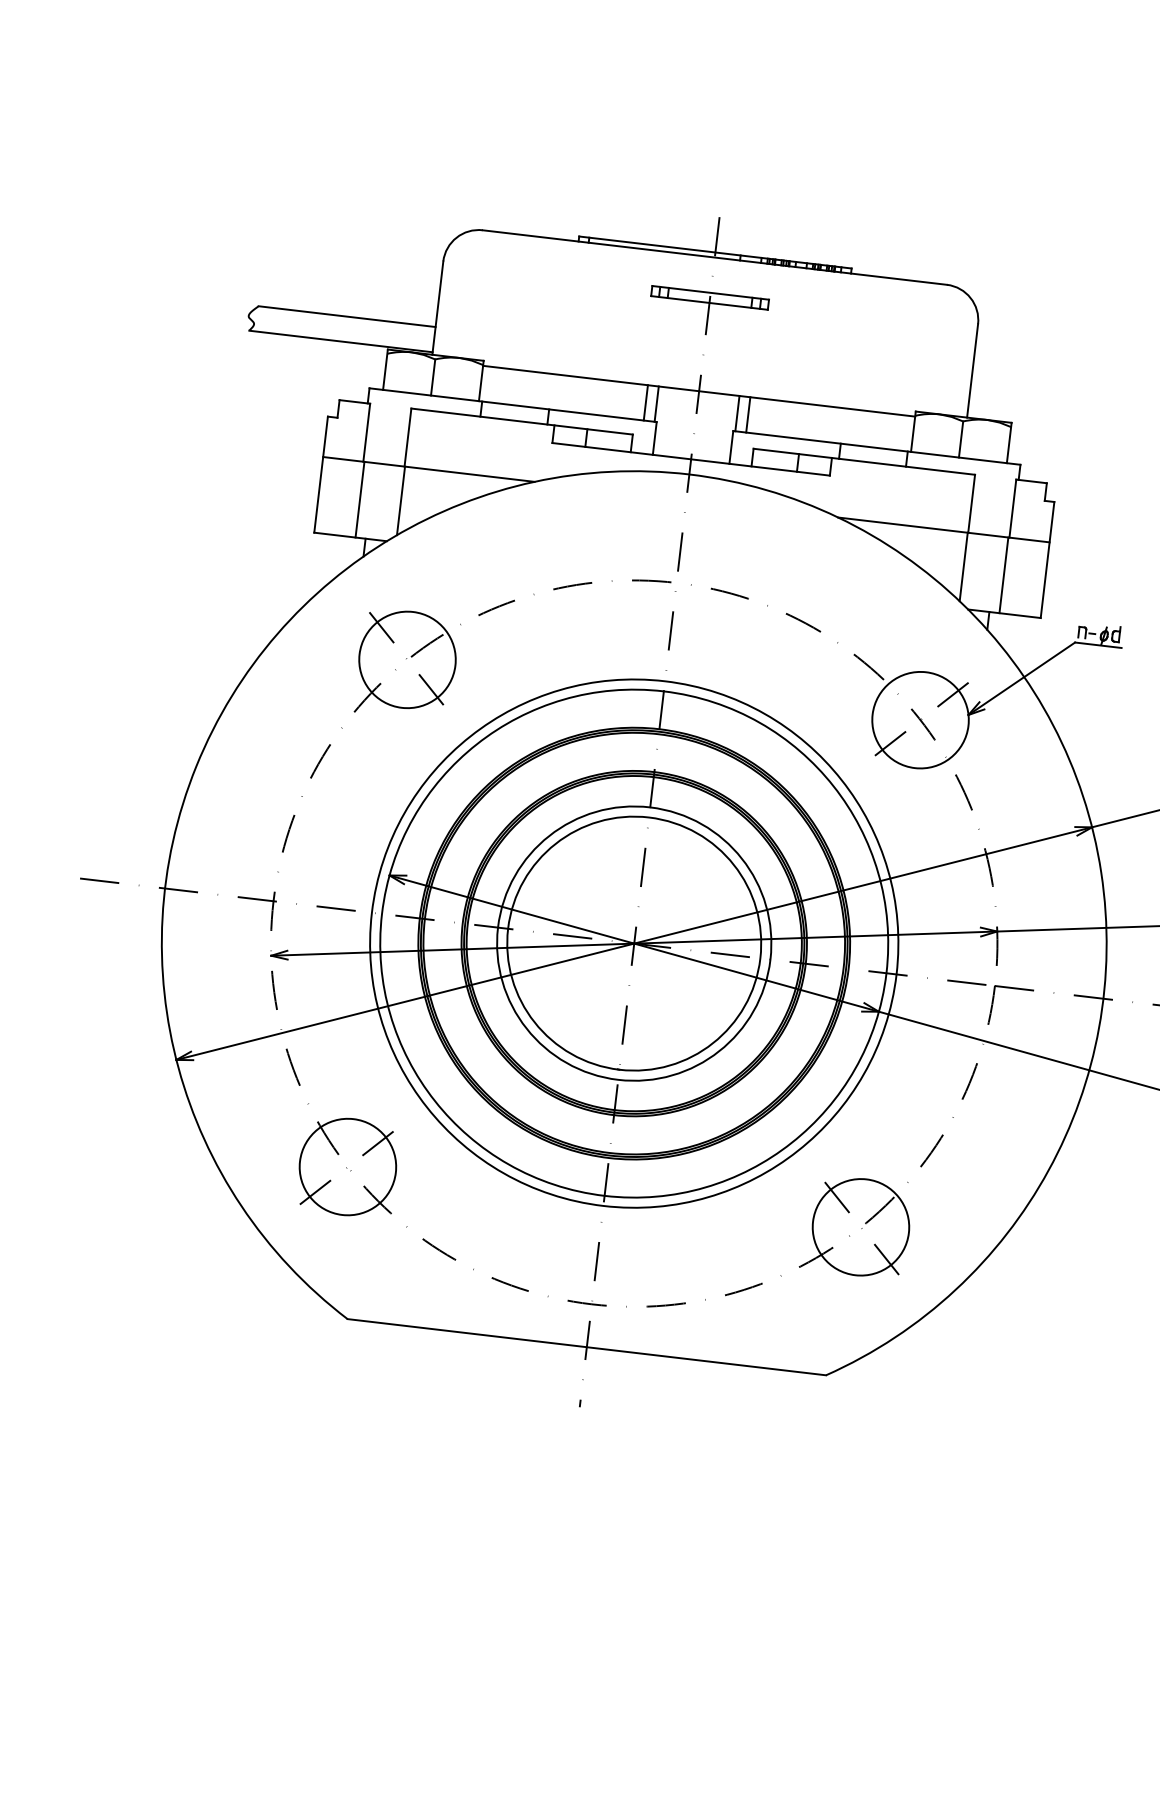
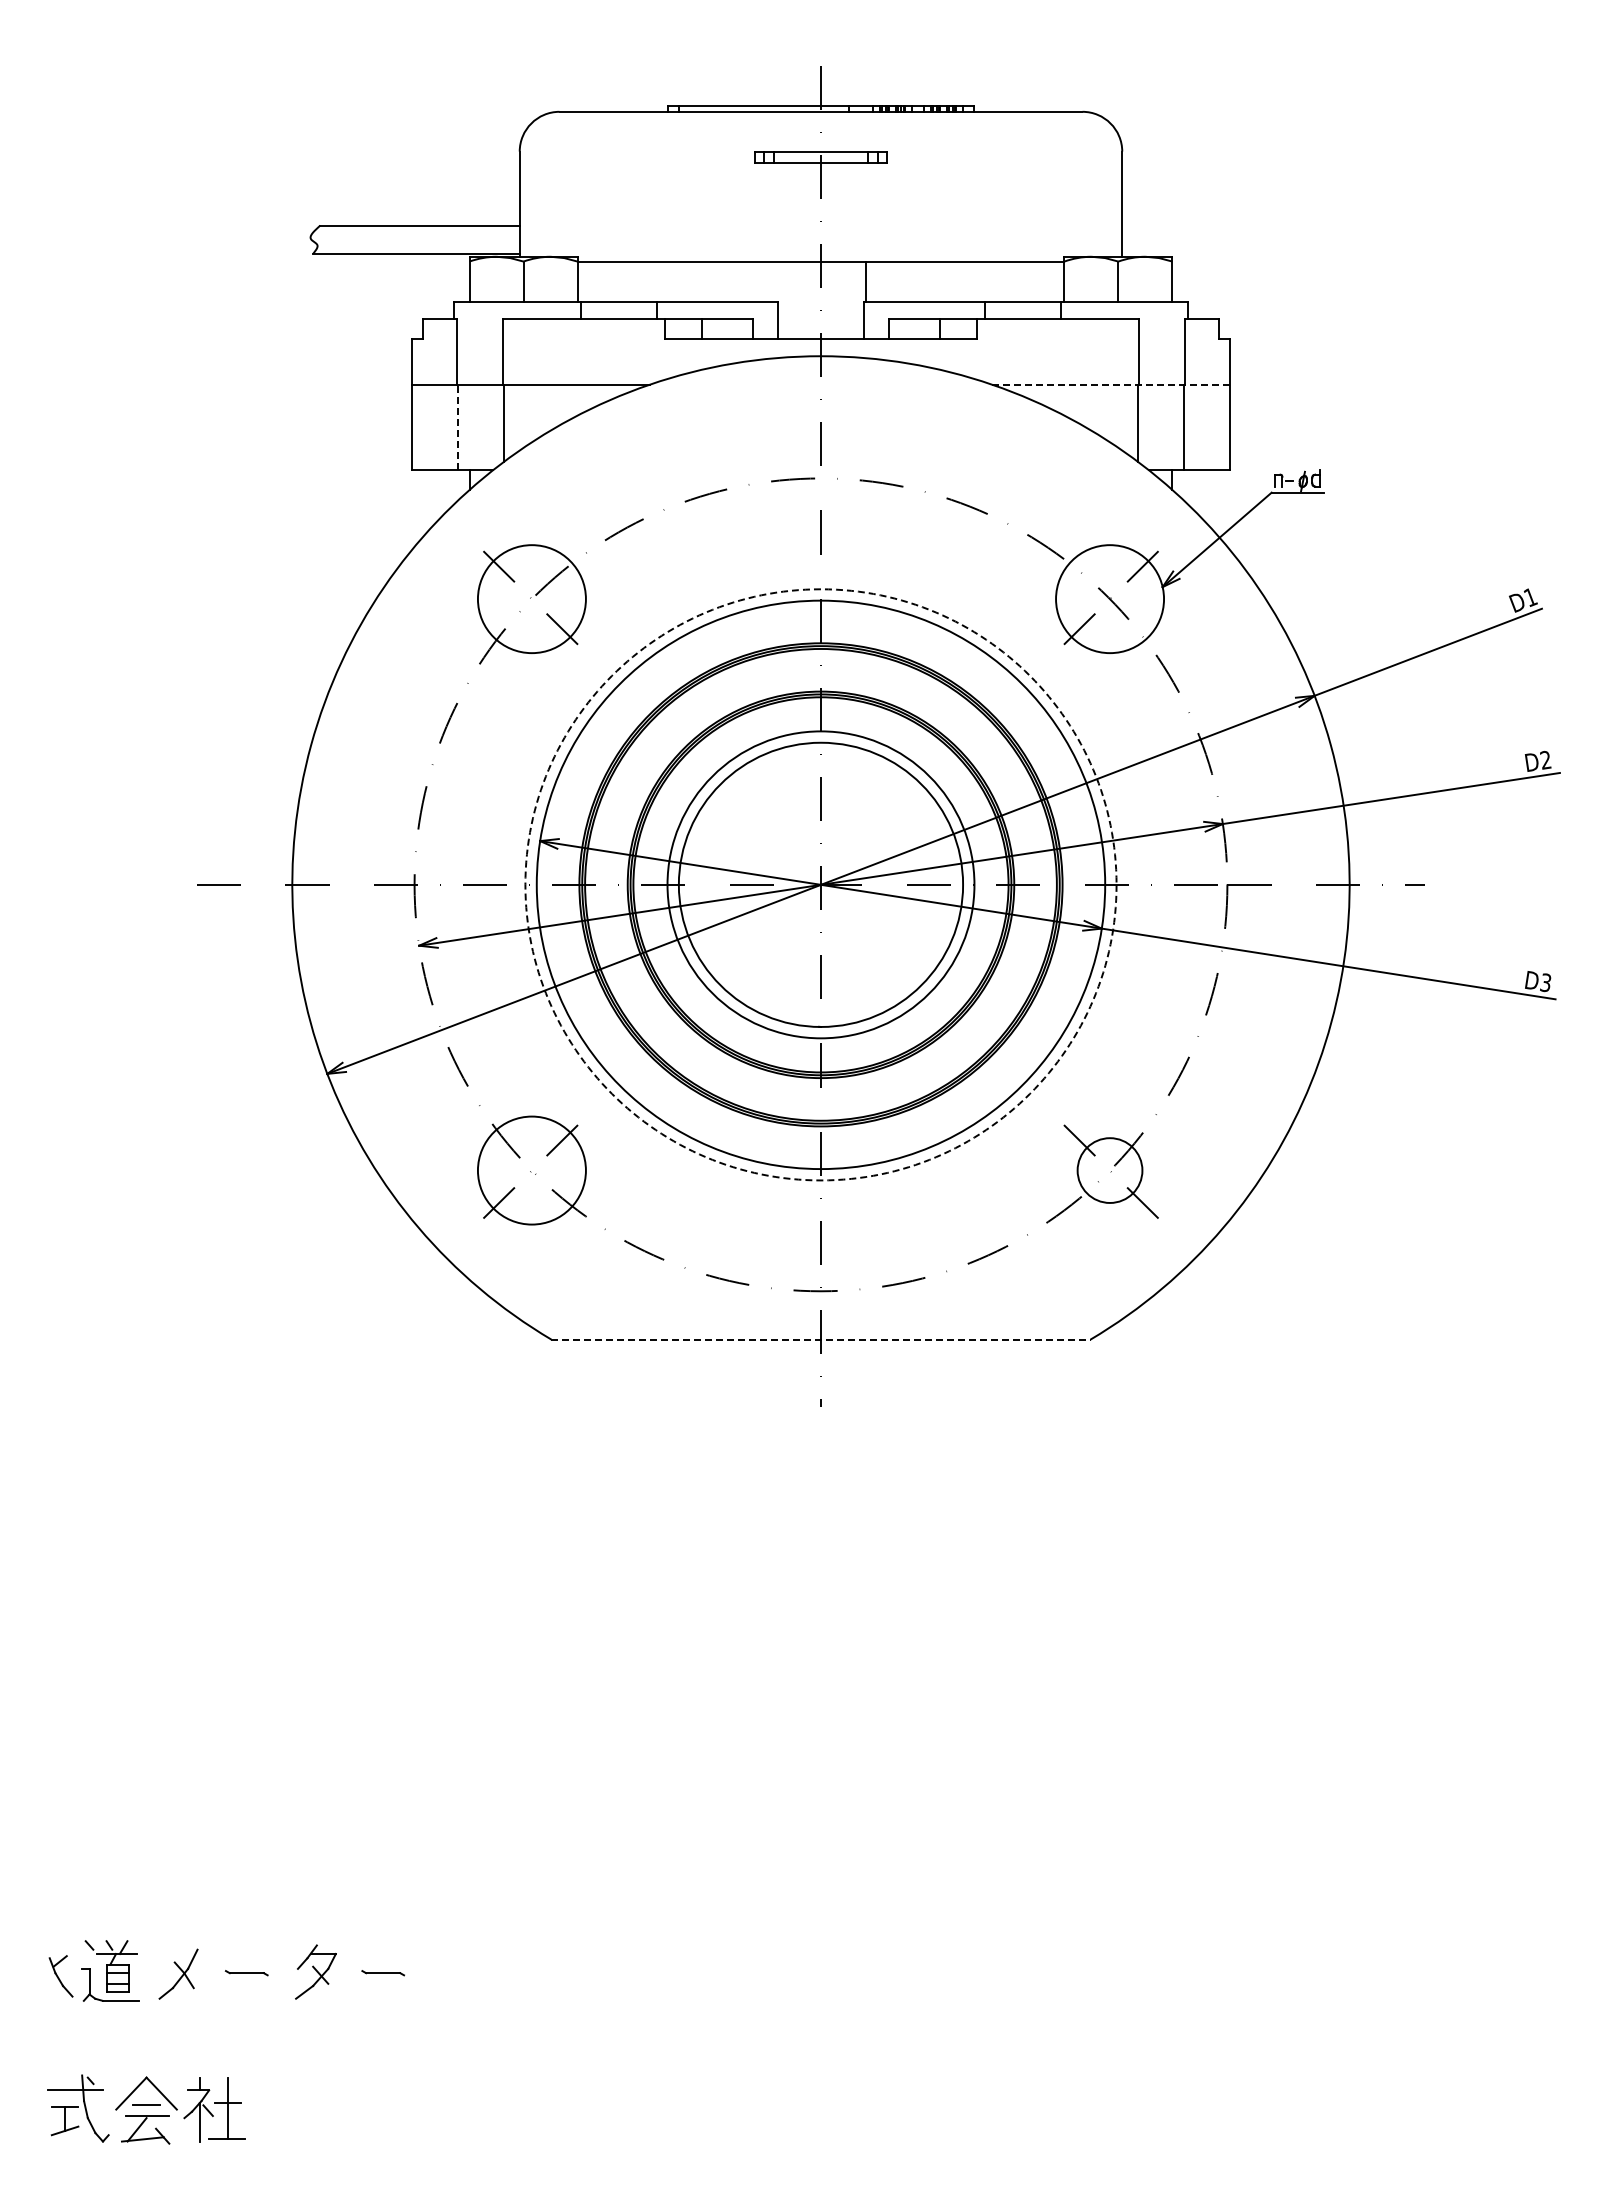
line: (646, 403) -> (763, 282), removed
line: (656, 404) -> (775, 282), removed
line: (748, 415) -> (878, 282), removed
line: (360, 499) -> (458, 427), solid -> dashed
line: (944, 529) -> (1111, 384), solid -> dashed
circle: (633, 943) -> (820, 884), solid -> dashed
circle: (861, 1227) -> (1110, 1170), size x0.6
line: (586, 1347) -> (820, 1339), solid -> dashed

